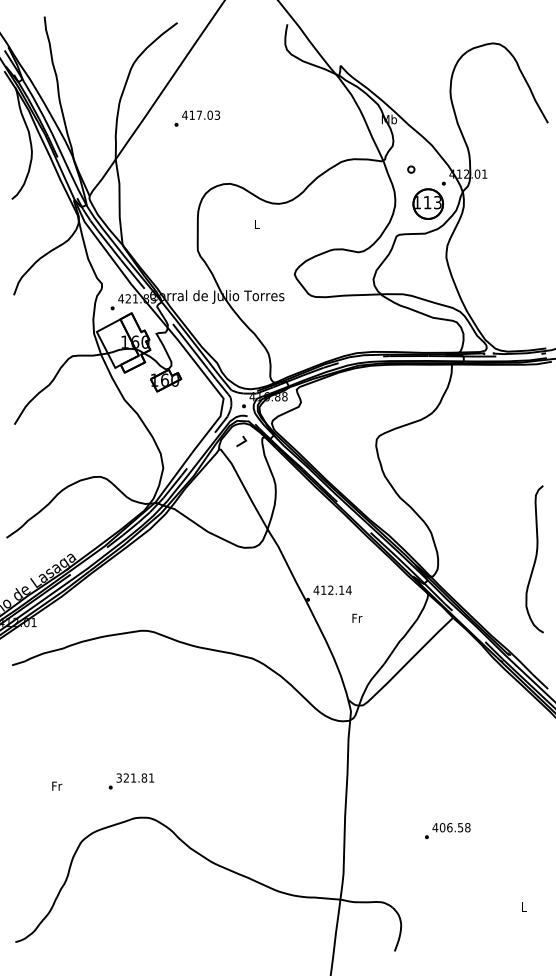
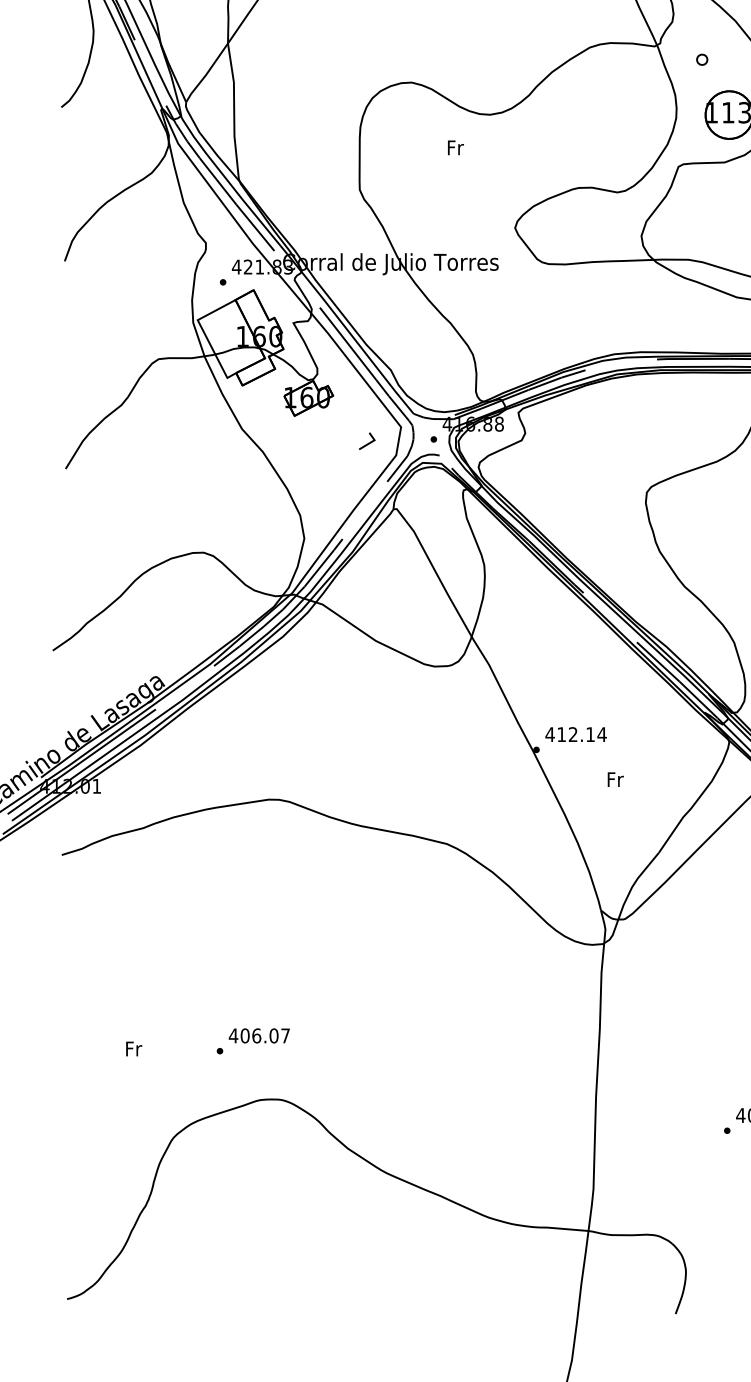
text: (257, 224) -> (455, 147), L -> Fr
line: (242, 441) -> (368, 441), moved
text: (135, 777) -> (259, 1034), 321.81 -> 406.07

